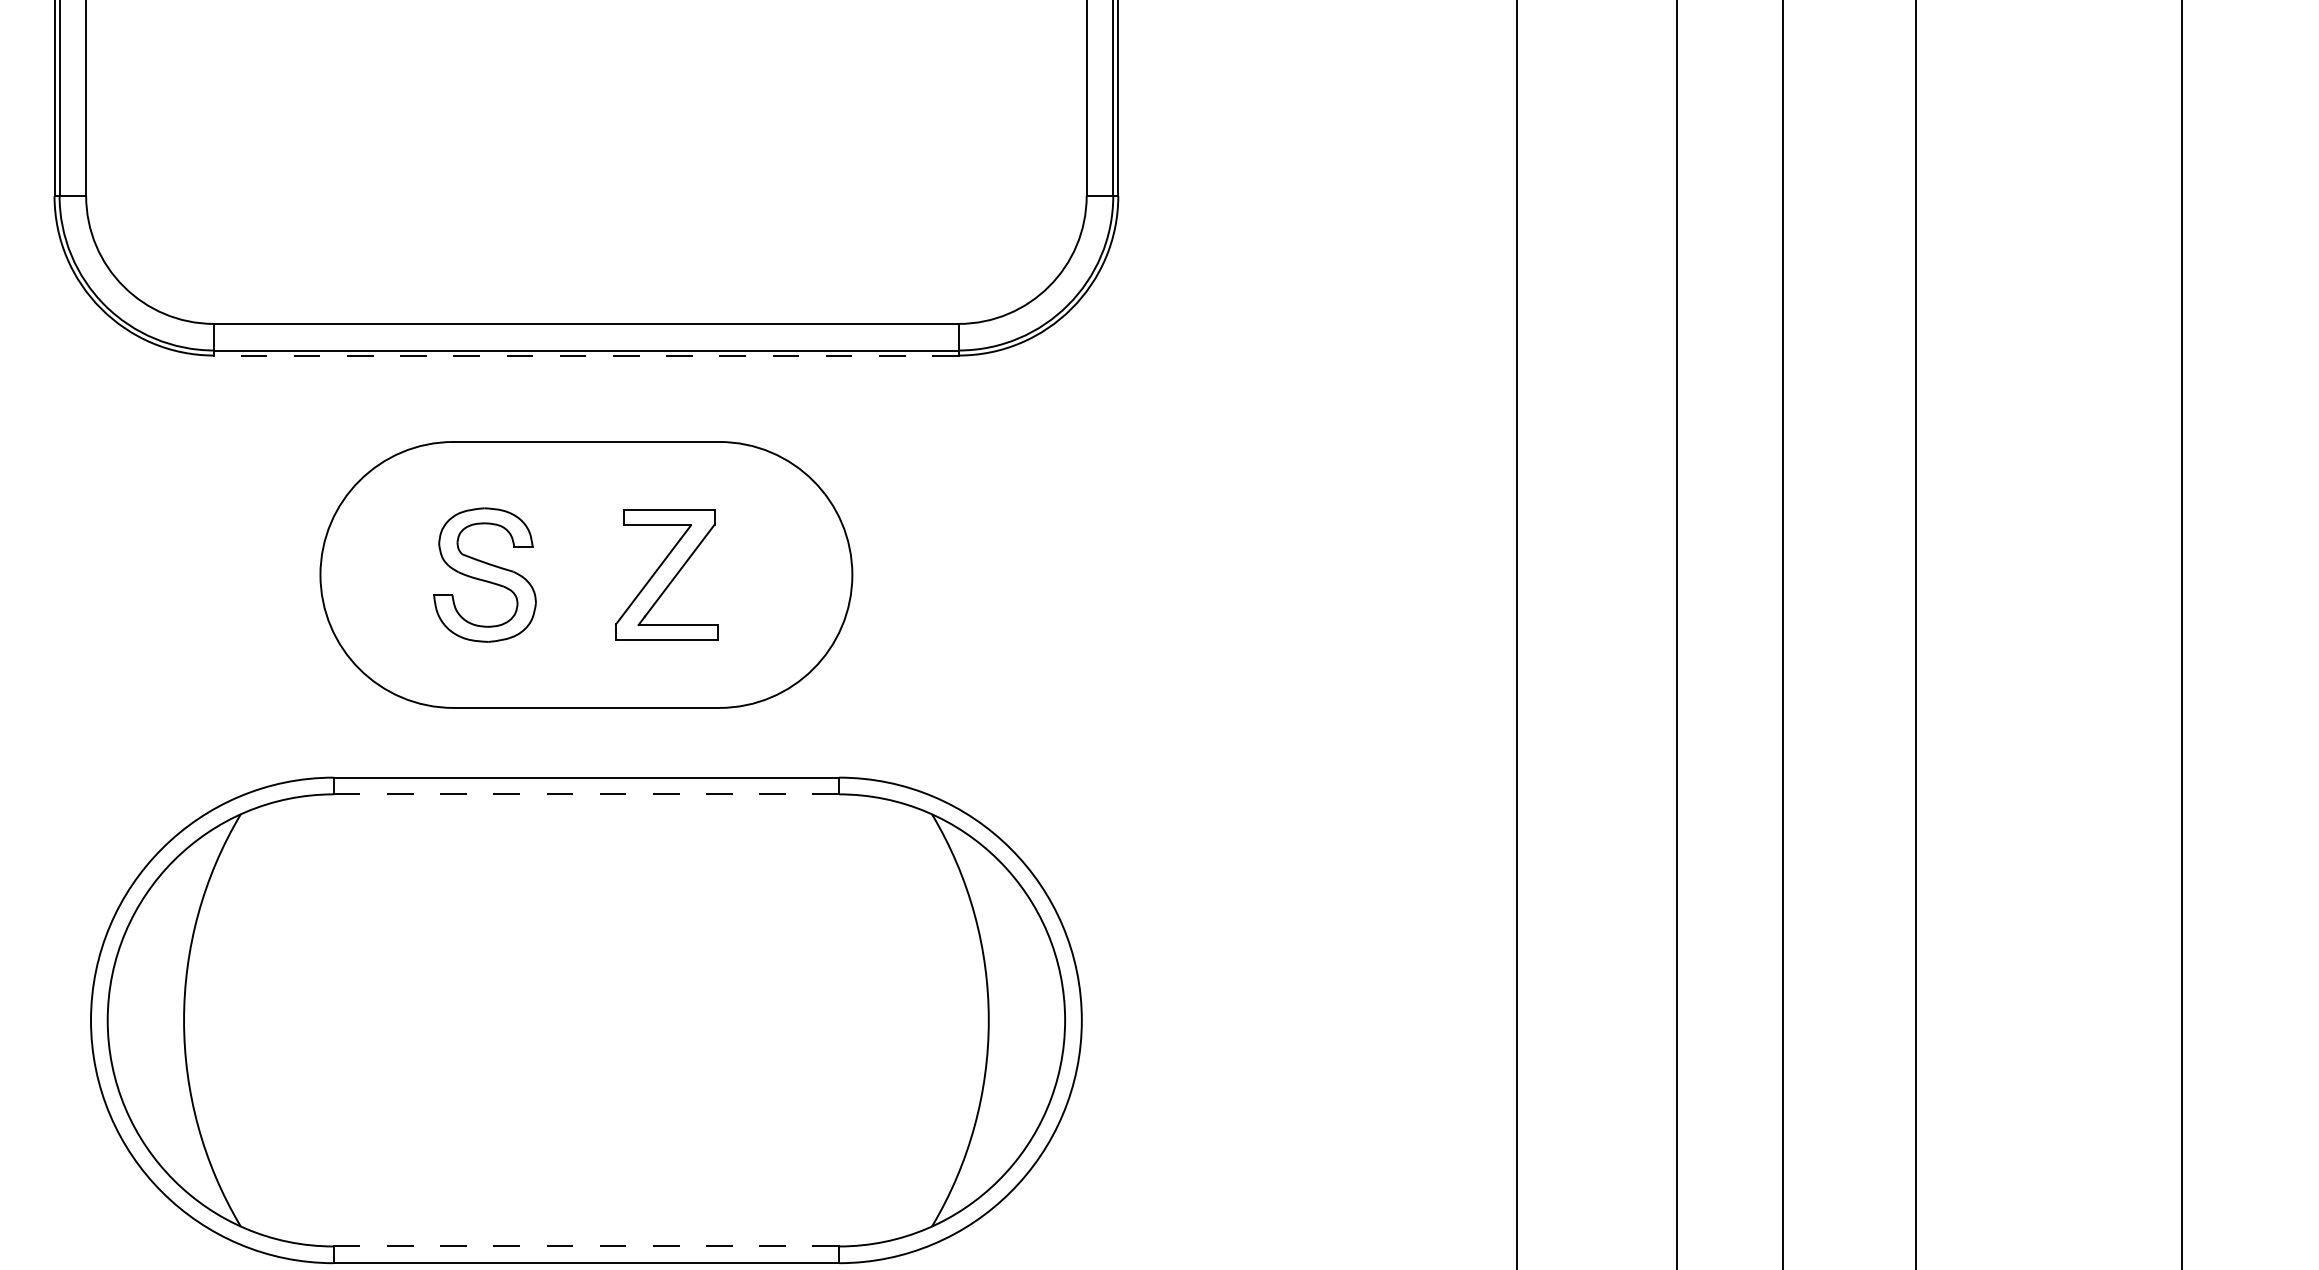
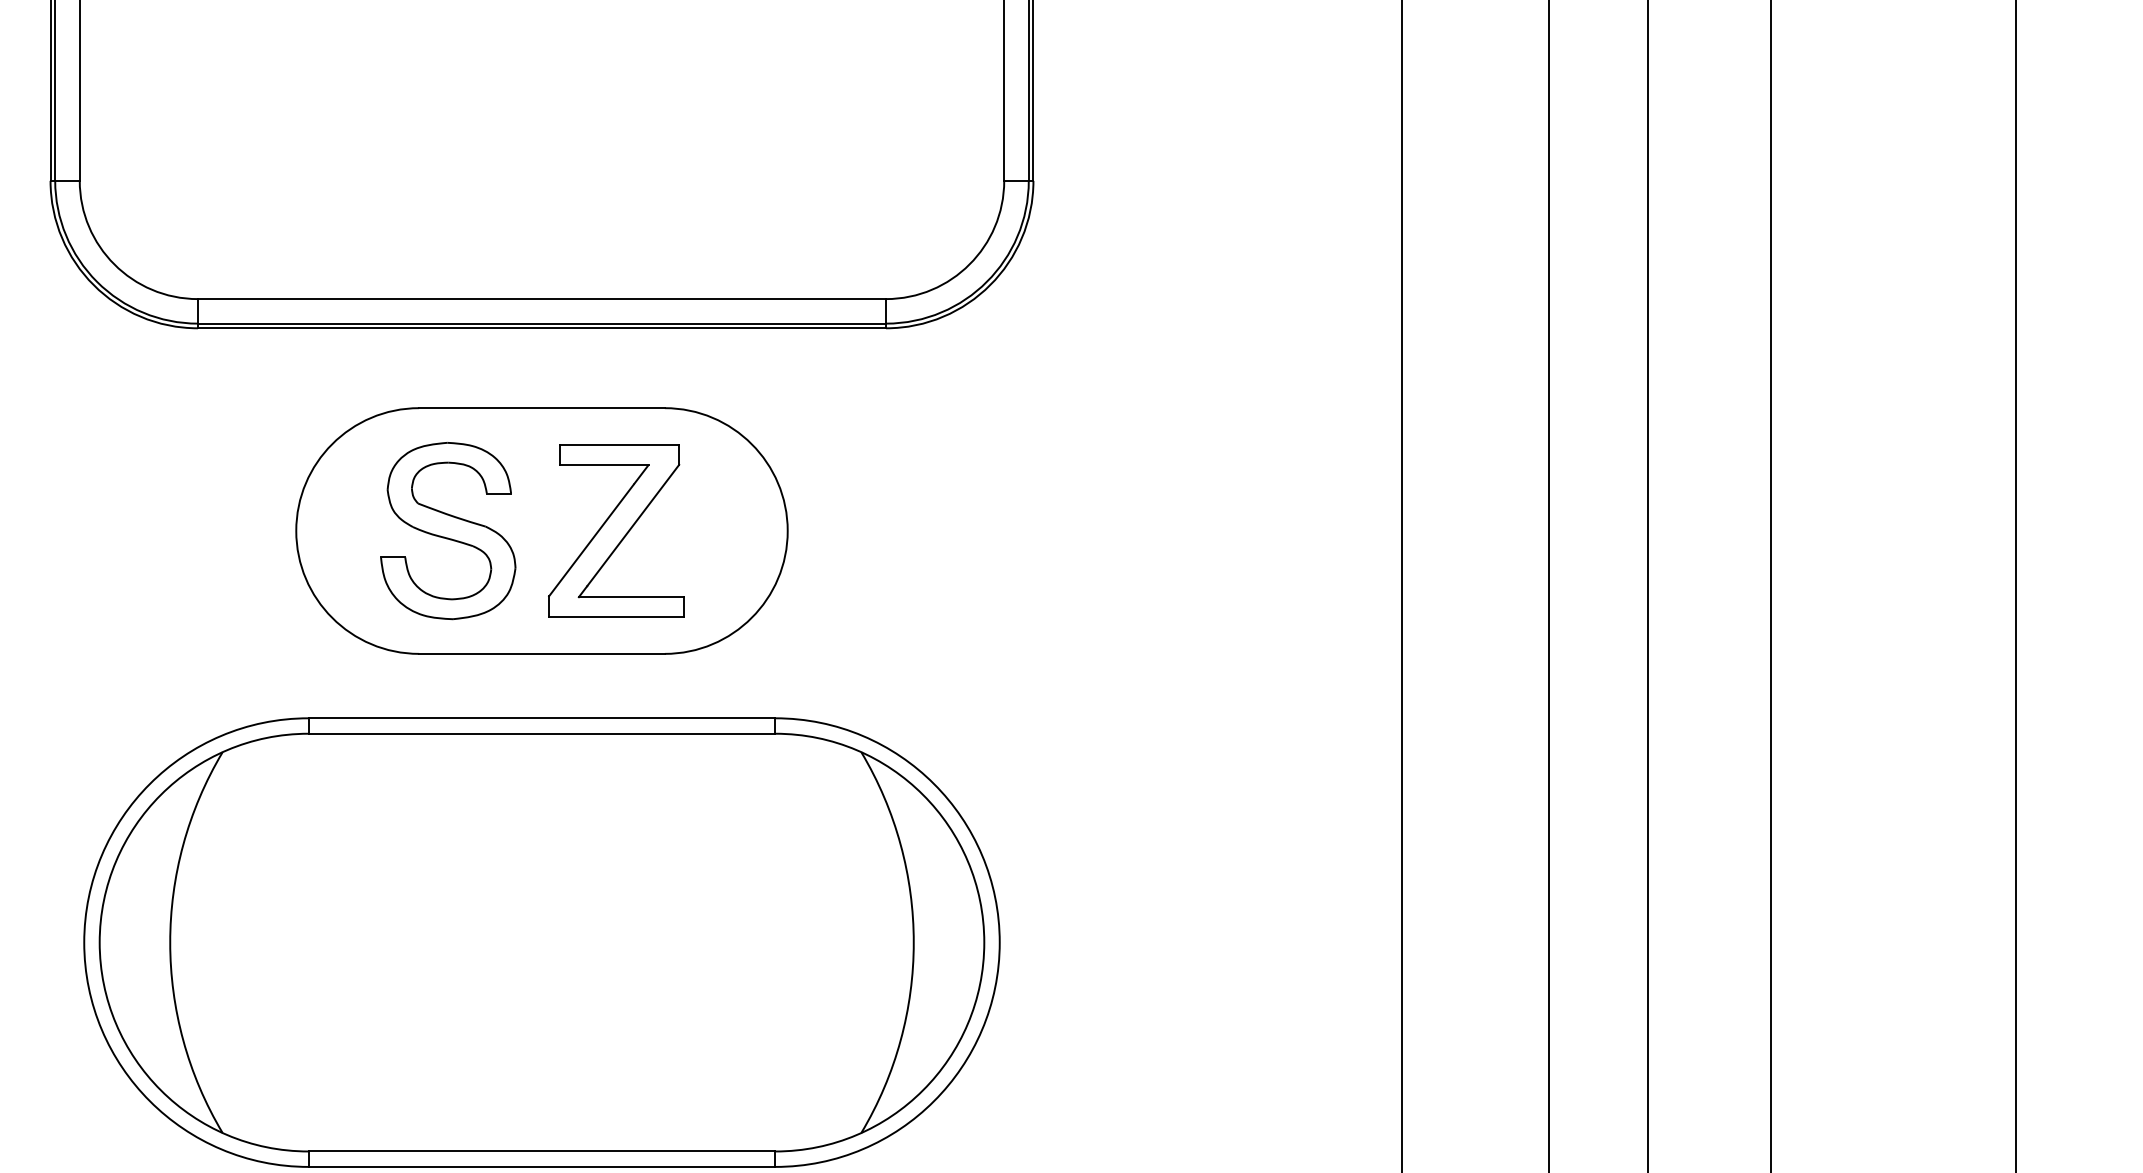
line: (585, 355) -> (541, 328), dashed -> solid
part: (667, 574) -> (616, 530), size x1.43
part: (485, 575) -> (448, 531), size x1.43
line: (586, 794) -> (542, 733), dashed -> solid
line: (585, 1246) -> (541, 1151), dashed -> solid

